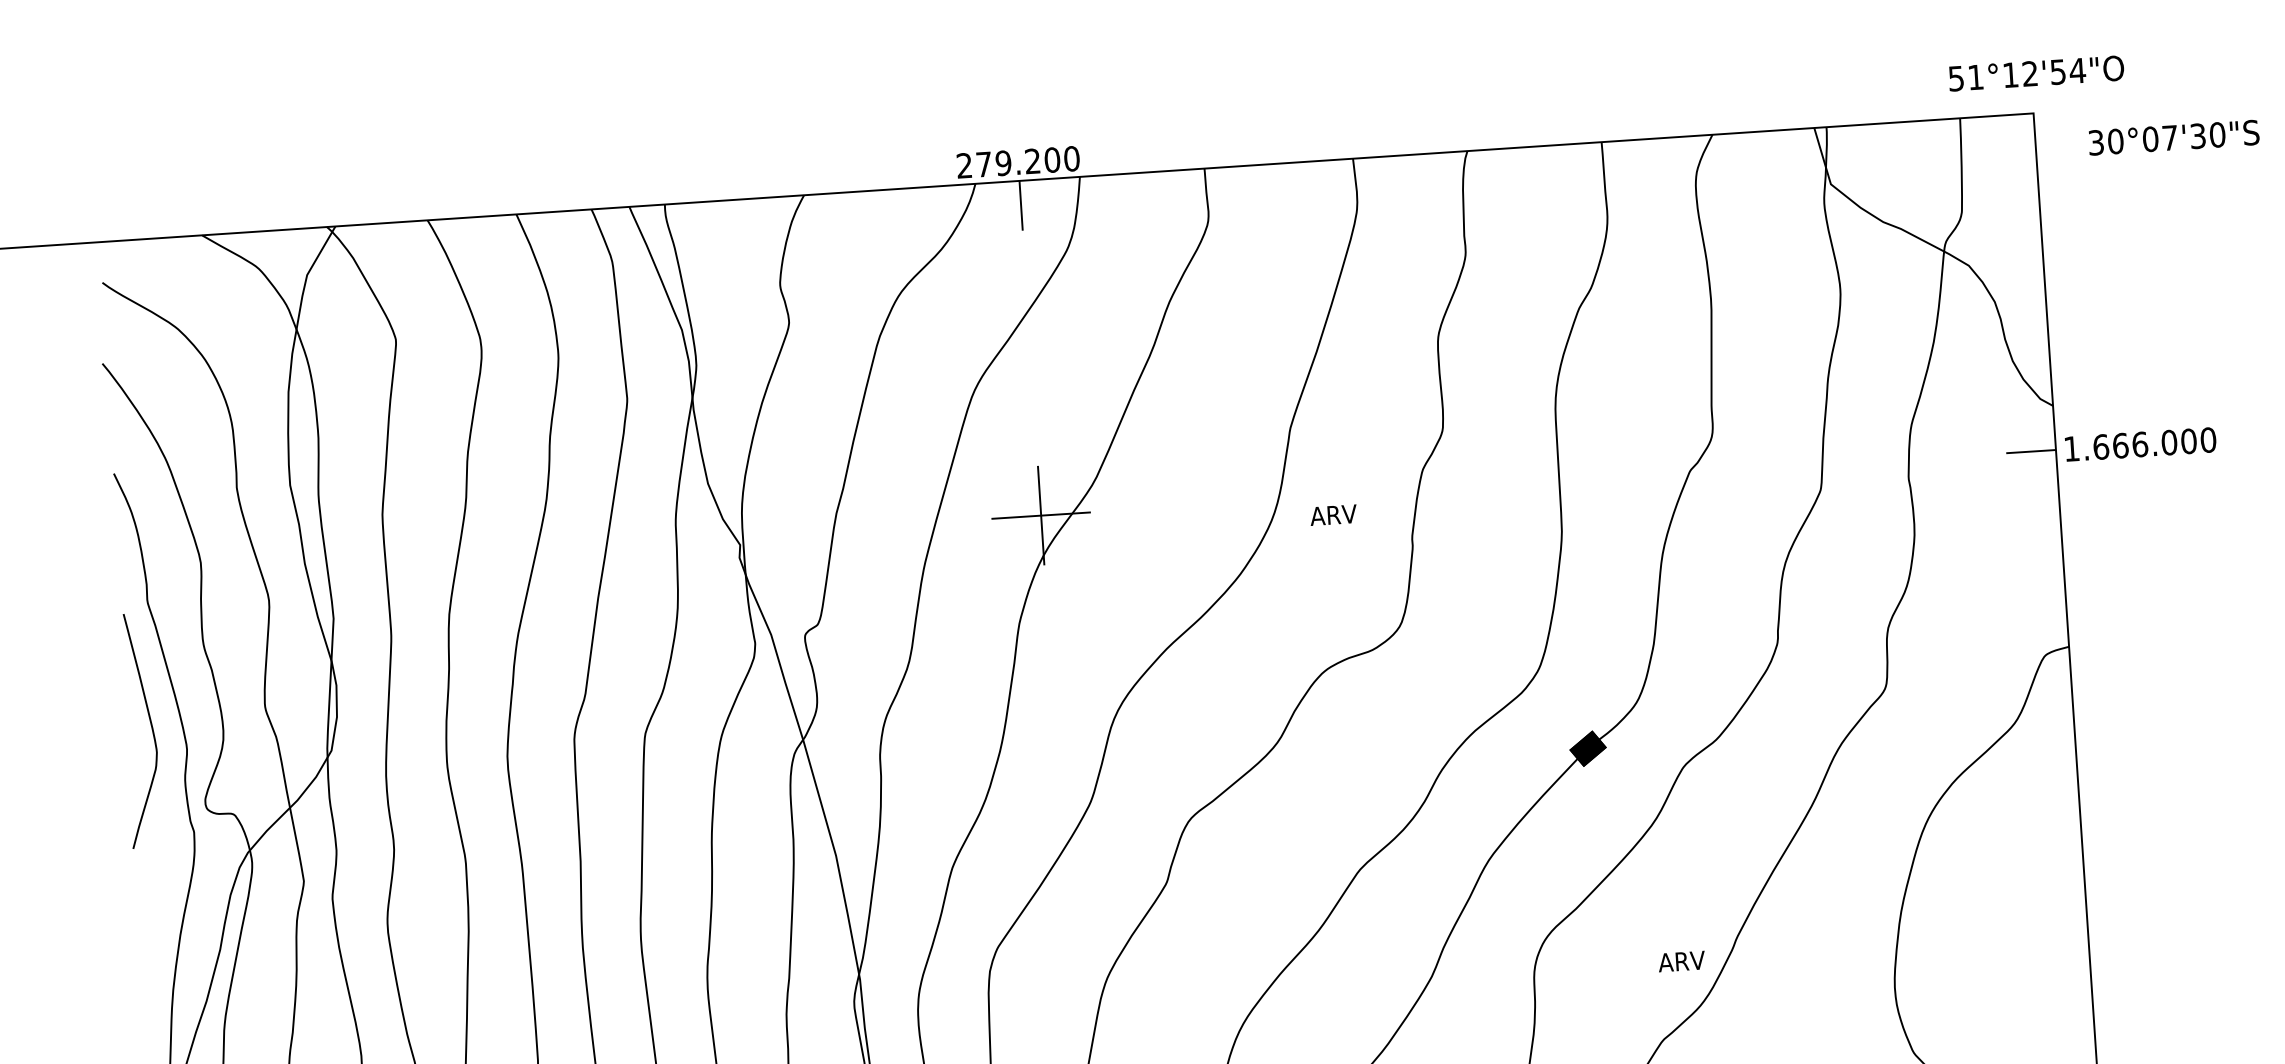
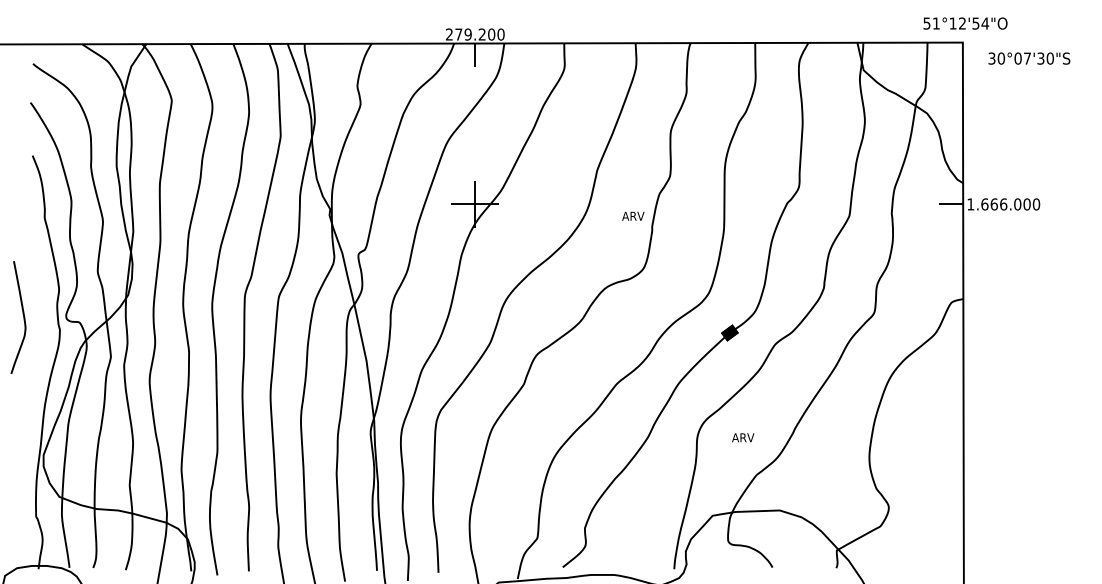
text: (1333, 513) -> (633, 215), moved
curve: (148, 723) -> (22, 314), moved
text: (1682, 960) -> (743, 437), moved

